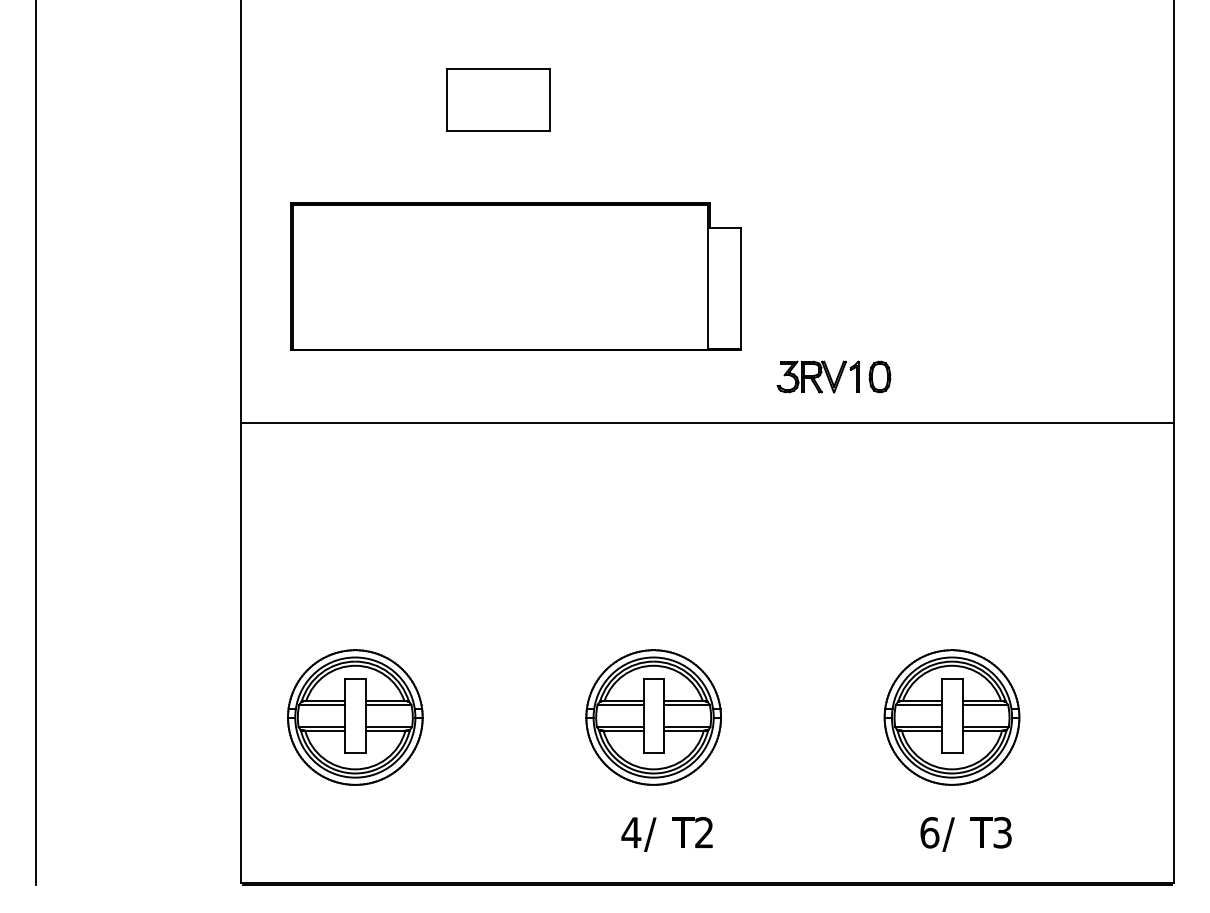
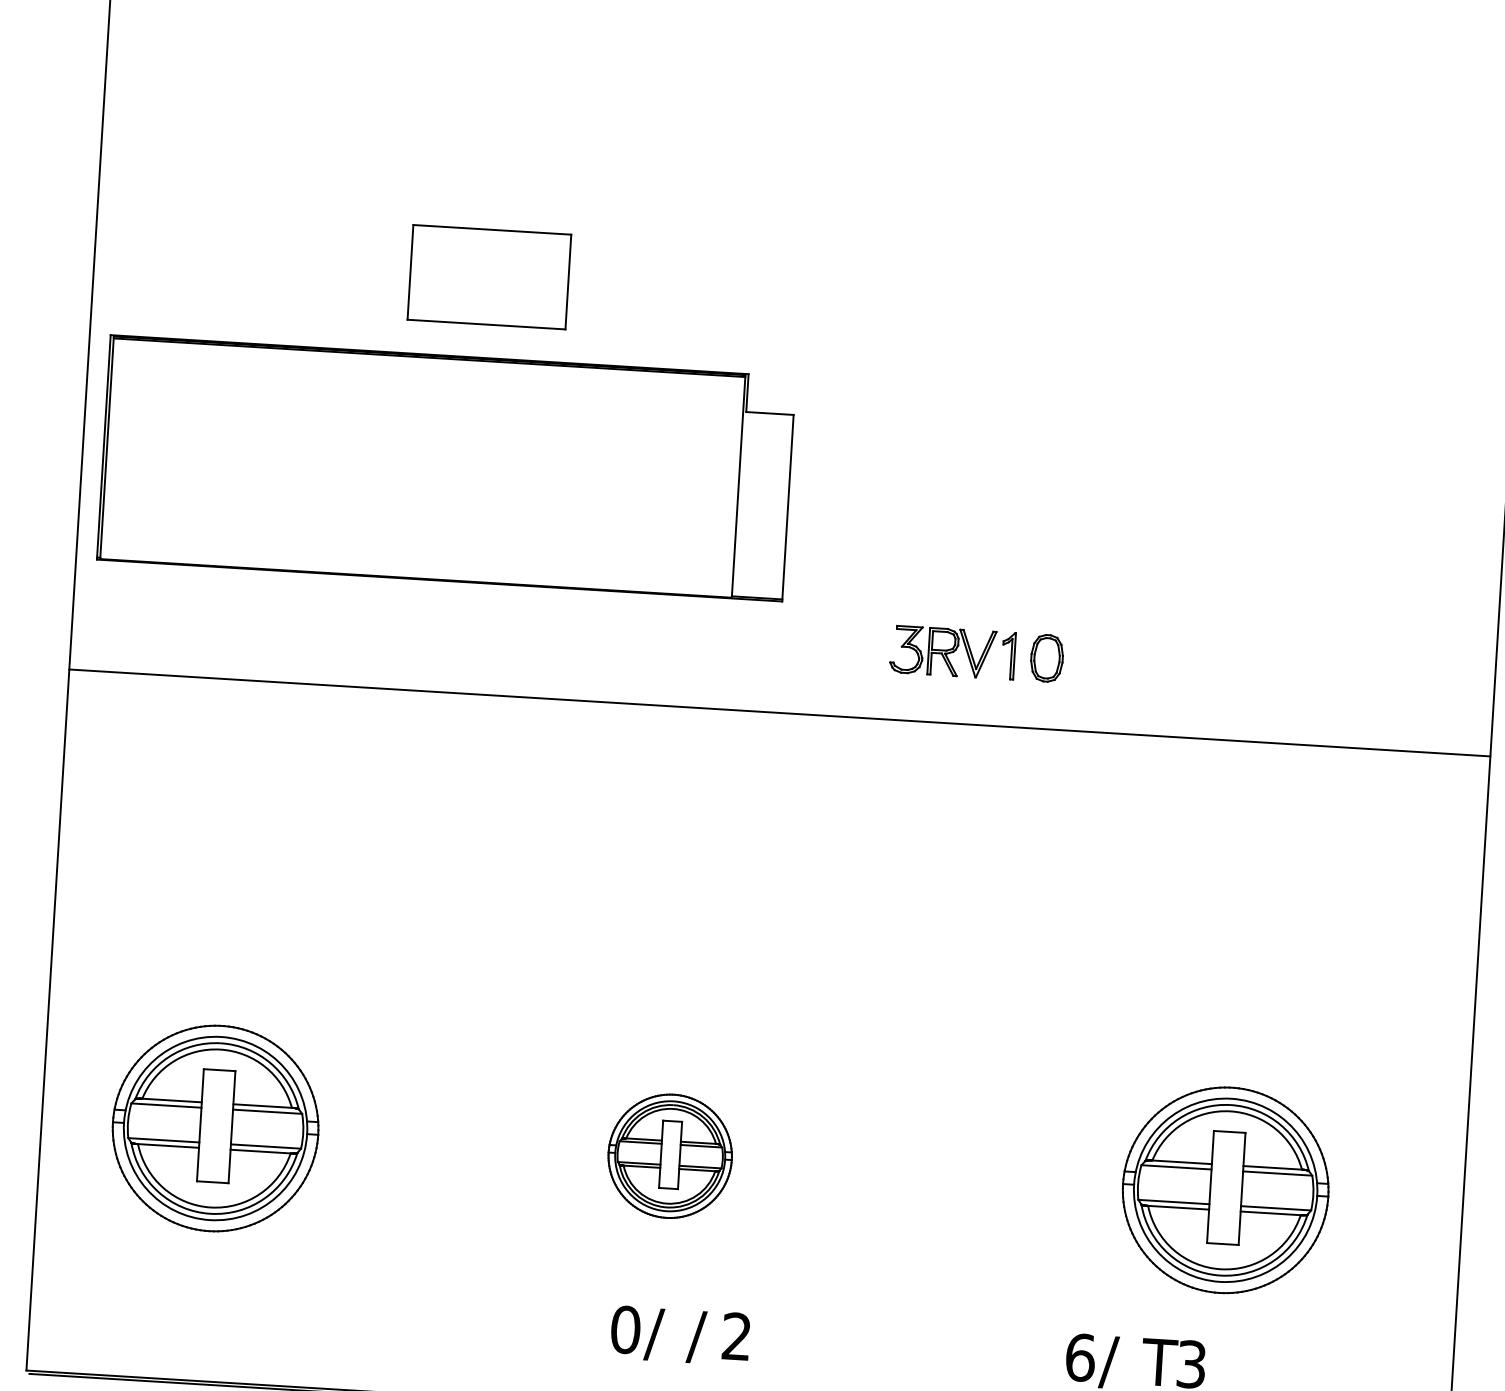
part: (498, 99) -> (489, 276), moved
part: (515, 276) -> (445, 467), moved
part: (653, 717) -> (670, 1156), size x0.6
part: (951, 717) -> (1224, 1190), moved
text: (631, 832) -> (625, 1329), 4 -> 0
text: (682, 834) -> (703, 1337), T -> /

